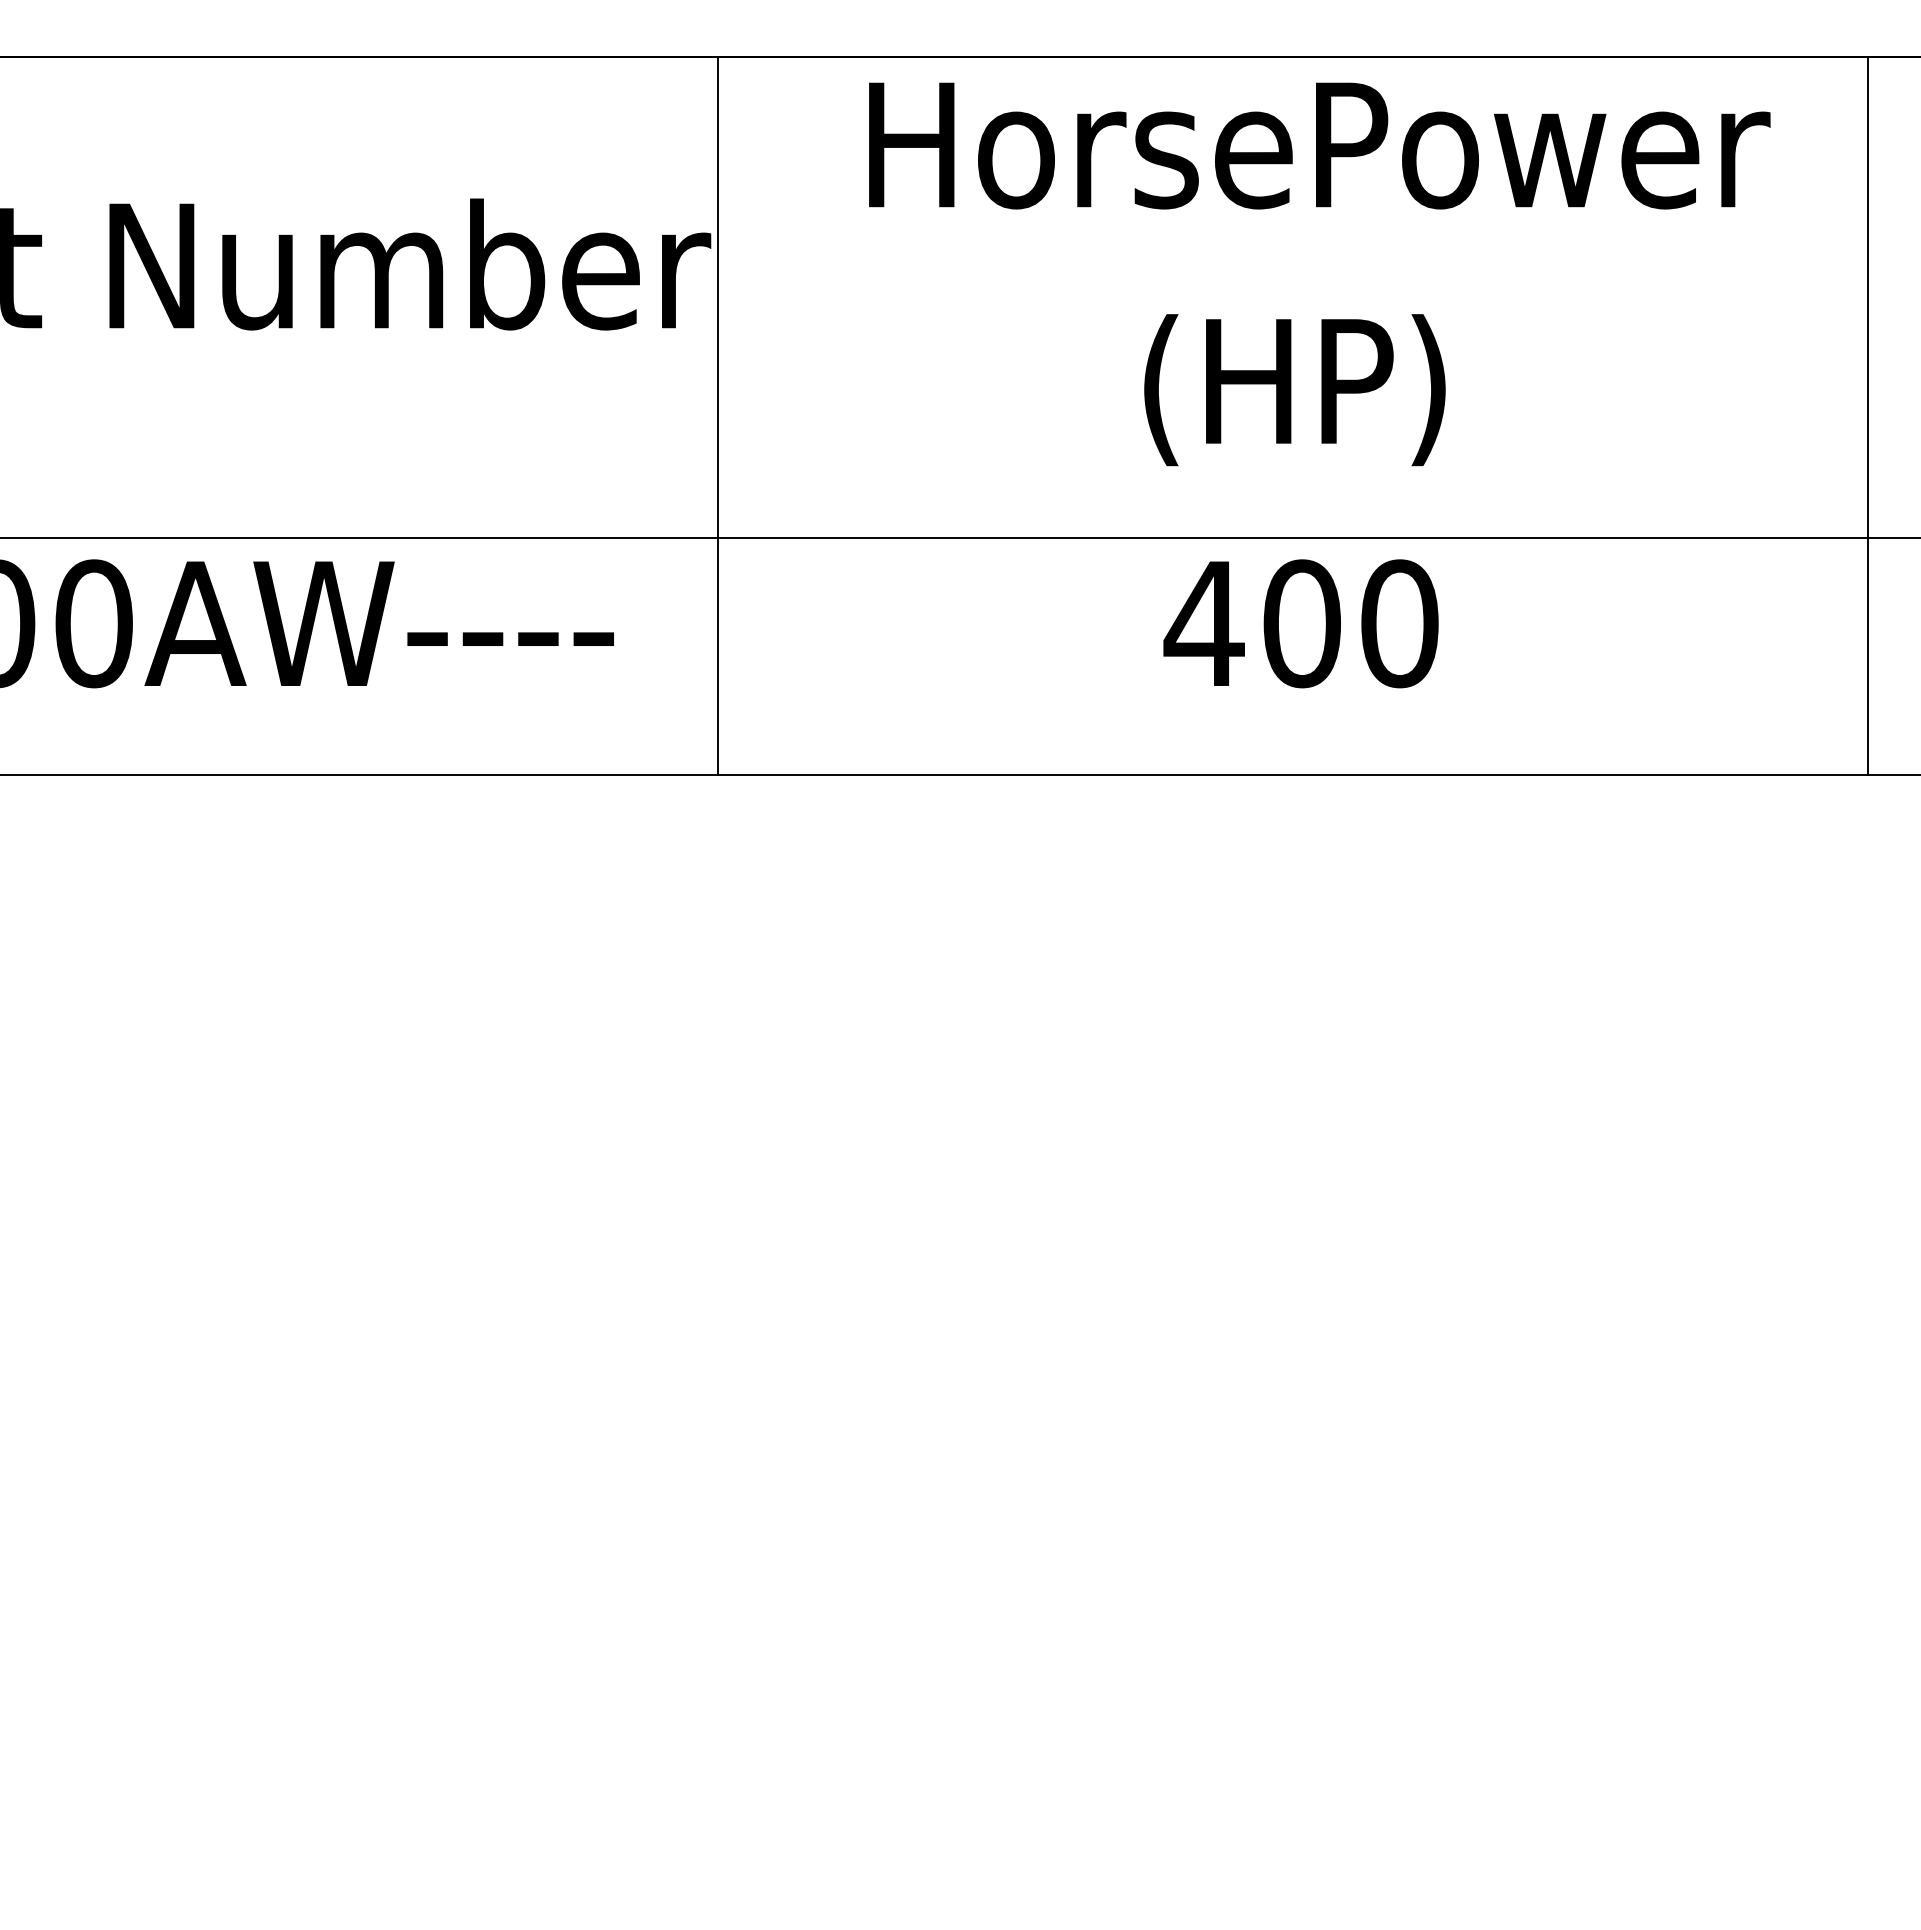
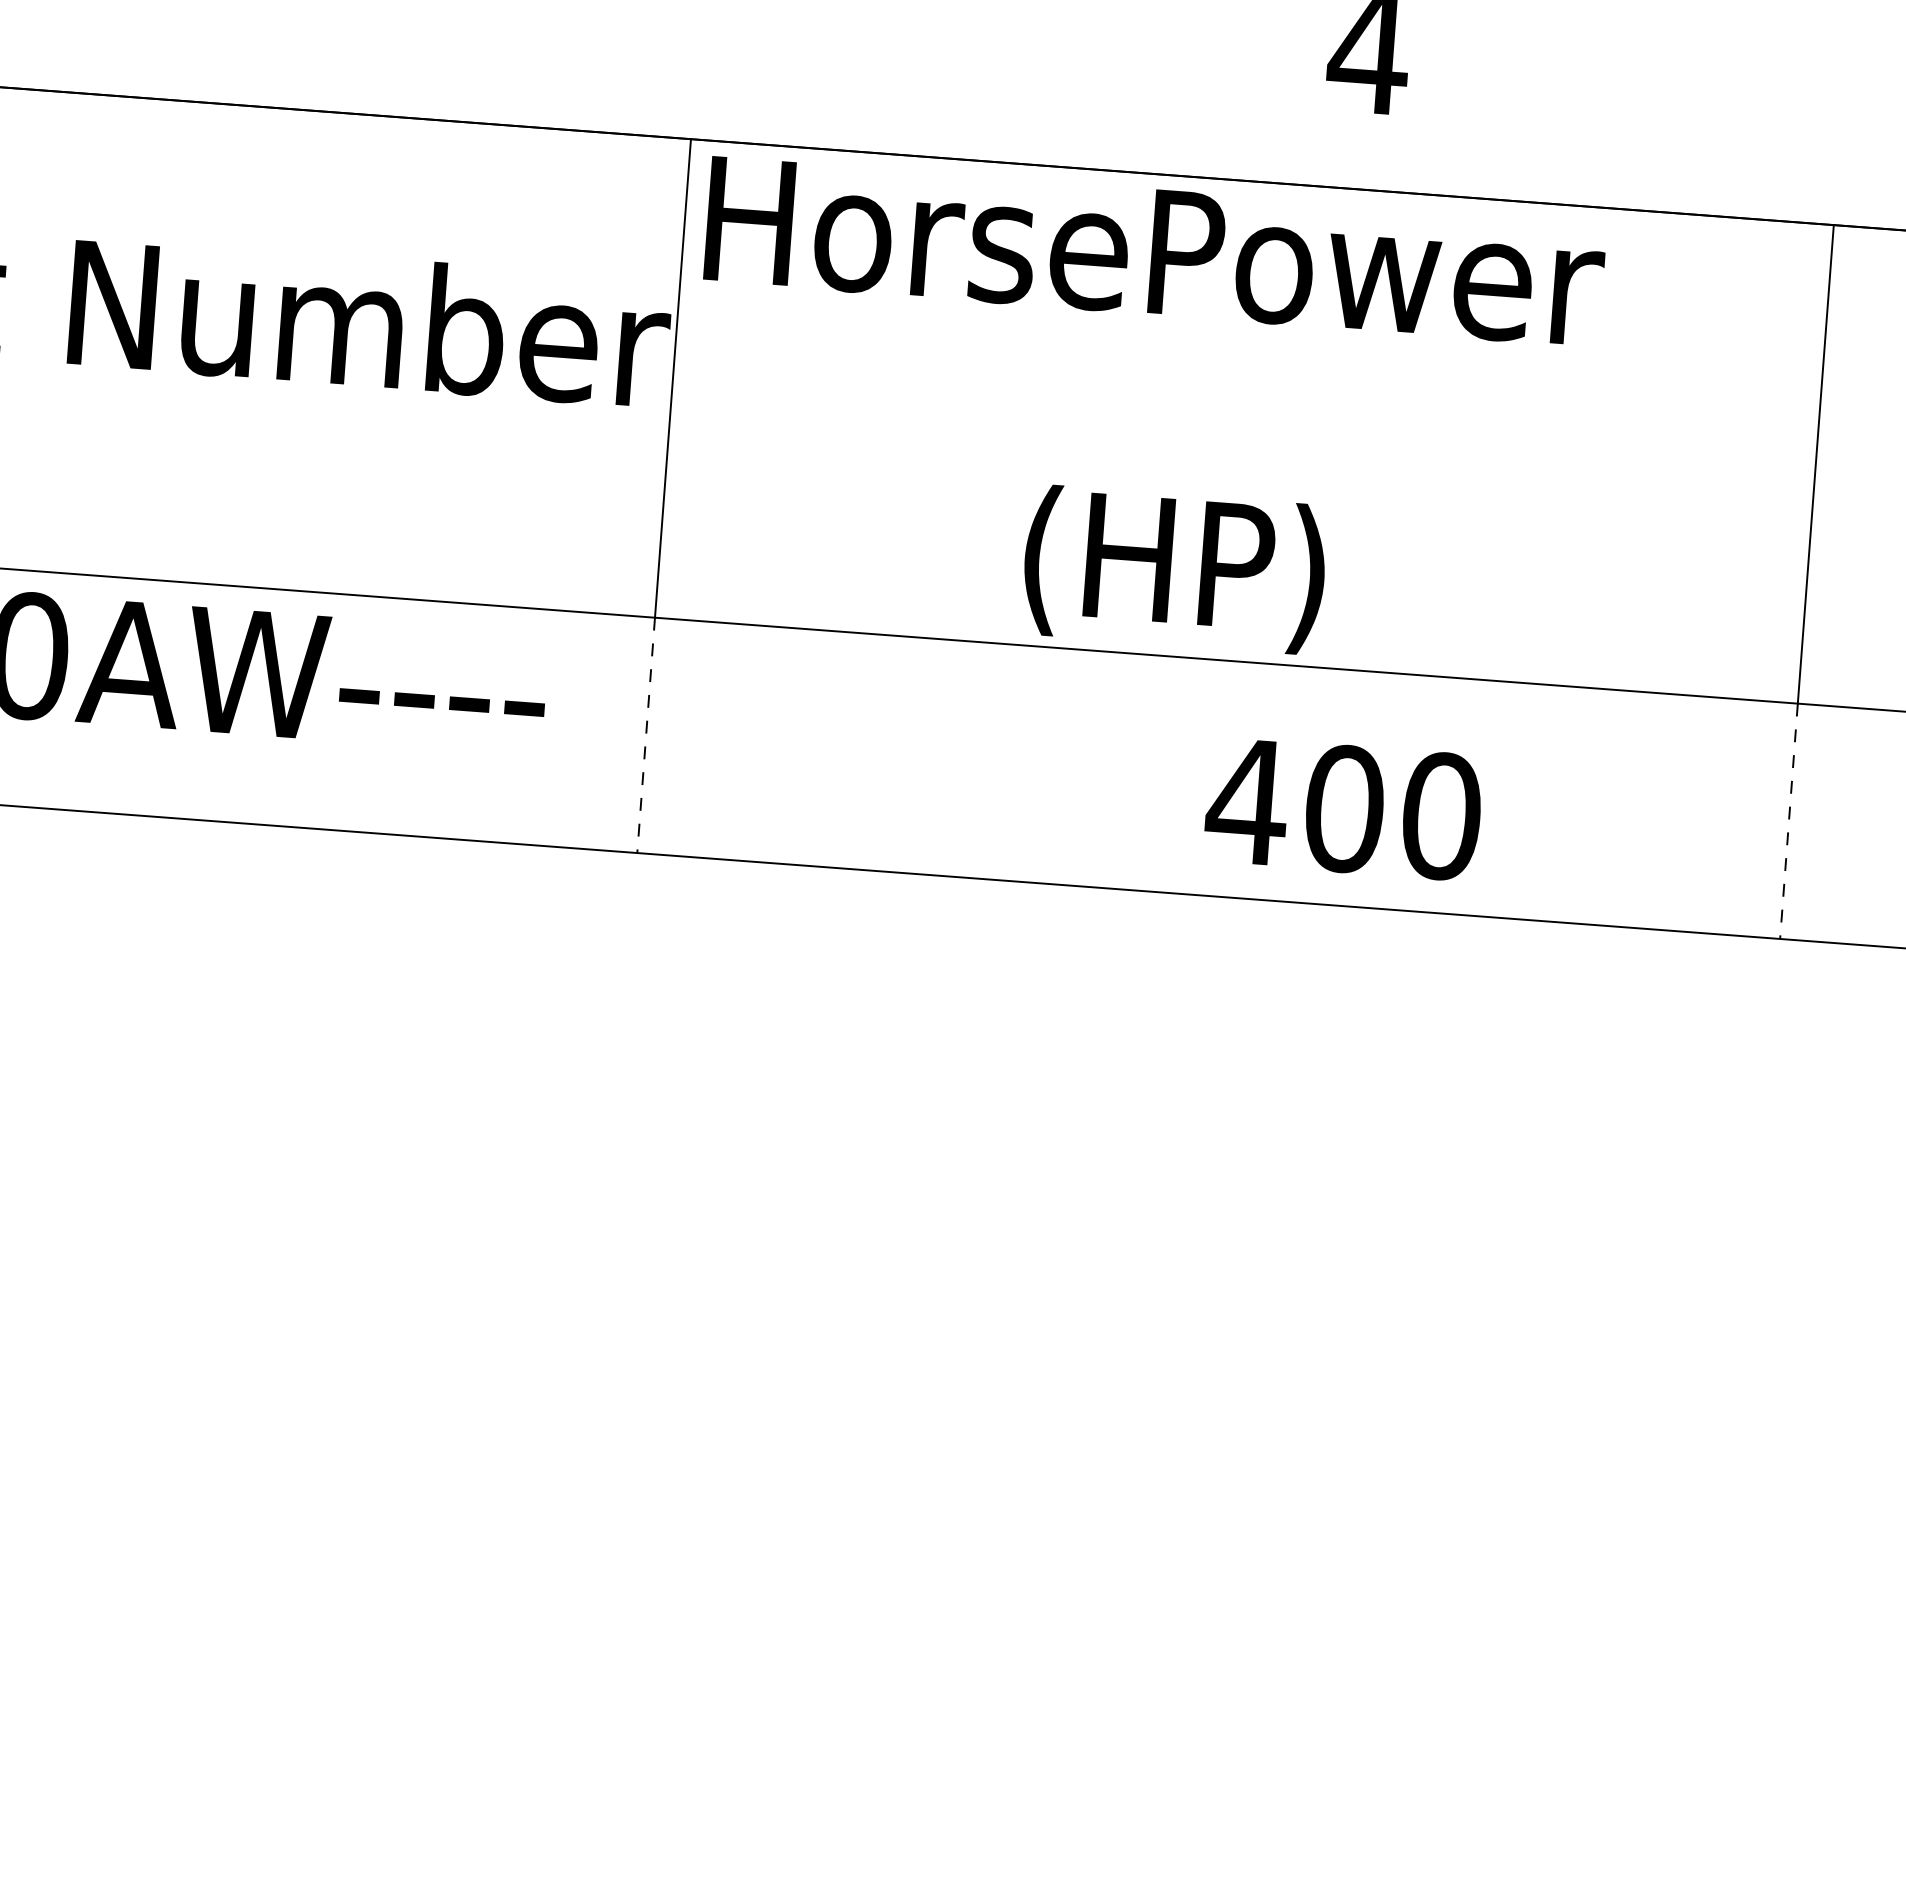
text: (1319, 145) -> (1155, 251), moved
text: (1294, 390) -> (1174, 570), moved
text: (1300, 623) -> (1342, 808), moved
line: (717, 657) -> (646, 736), solid -> dashed
line: (1867, 657) -> (1788, 822), solid -> dashed

